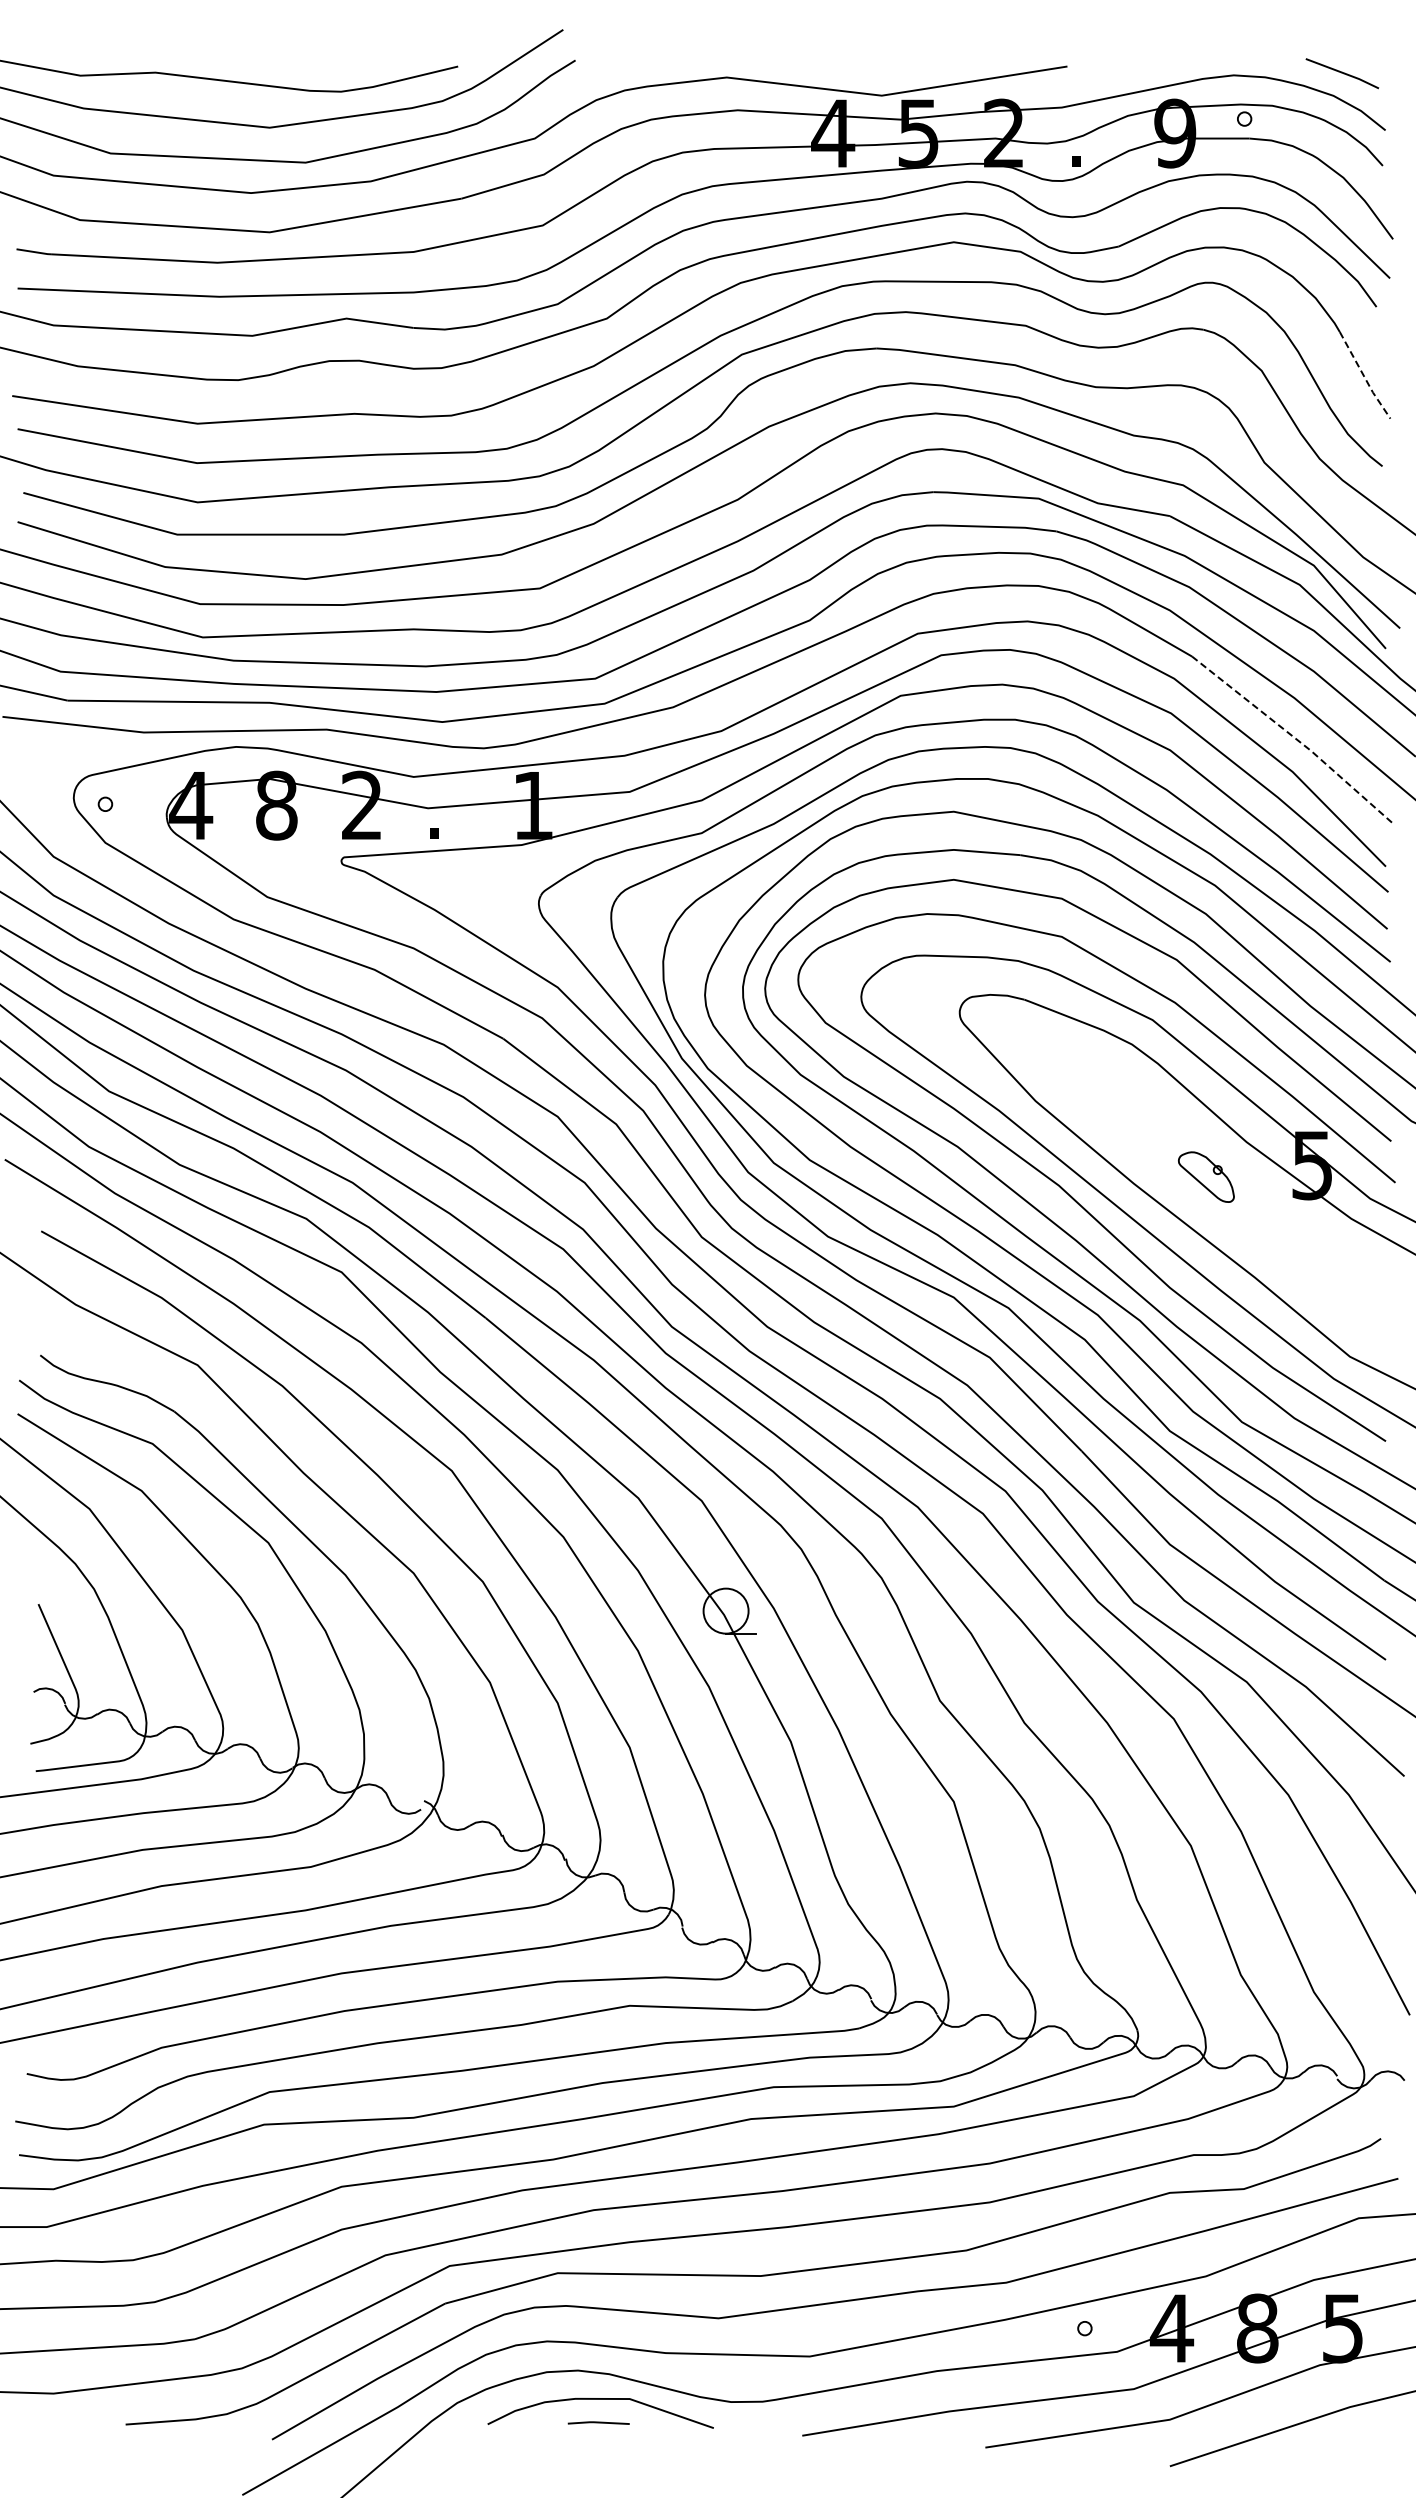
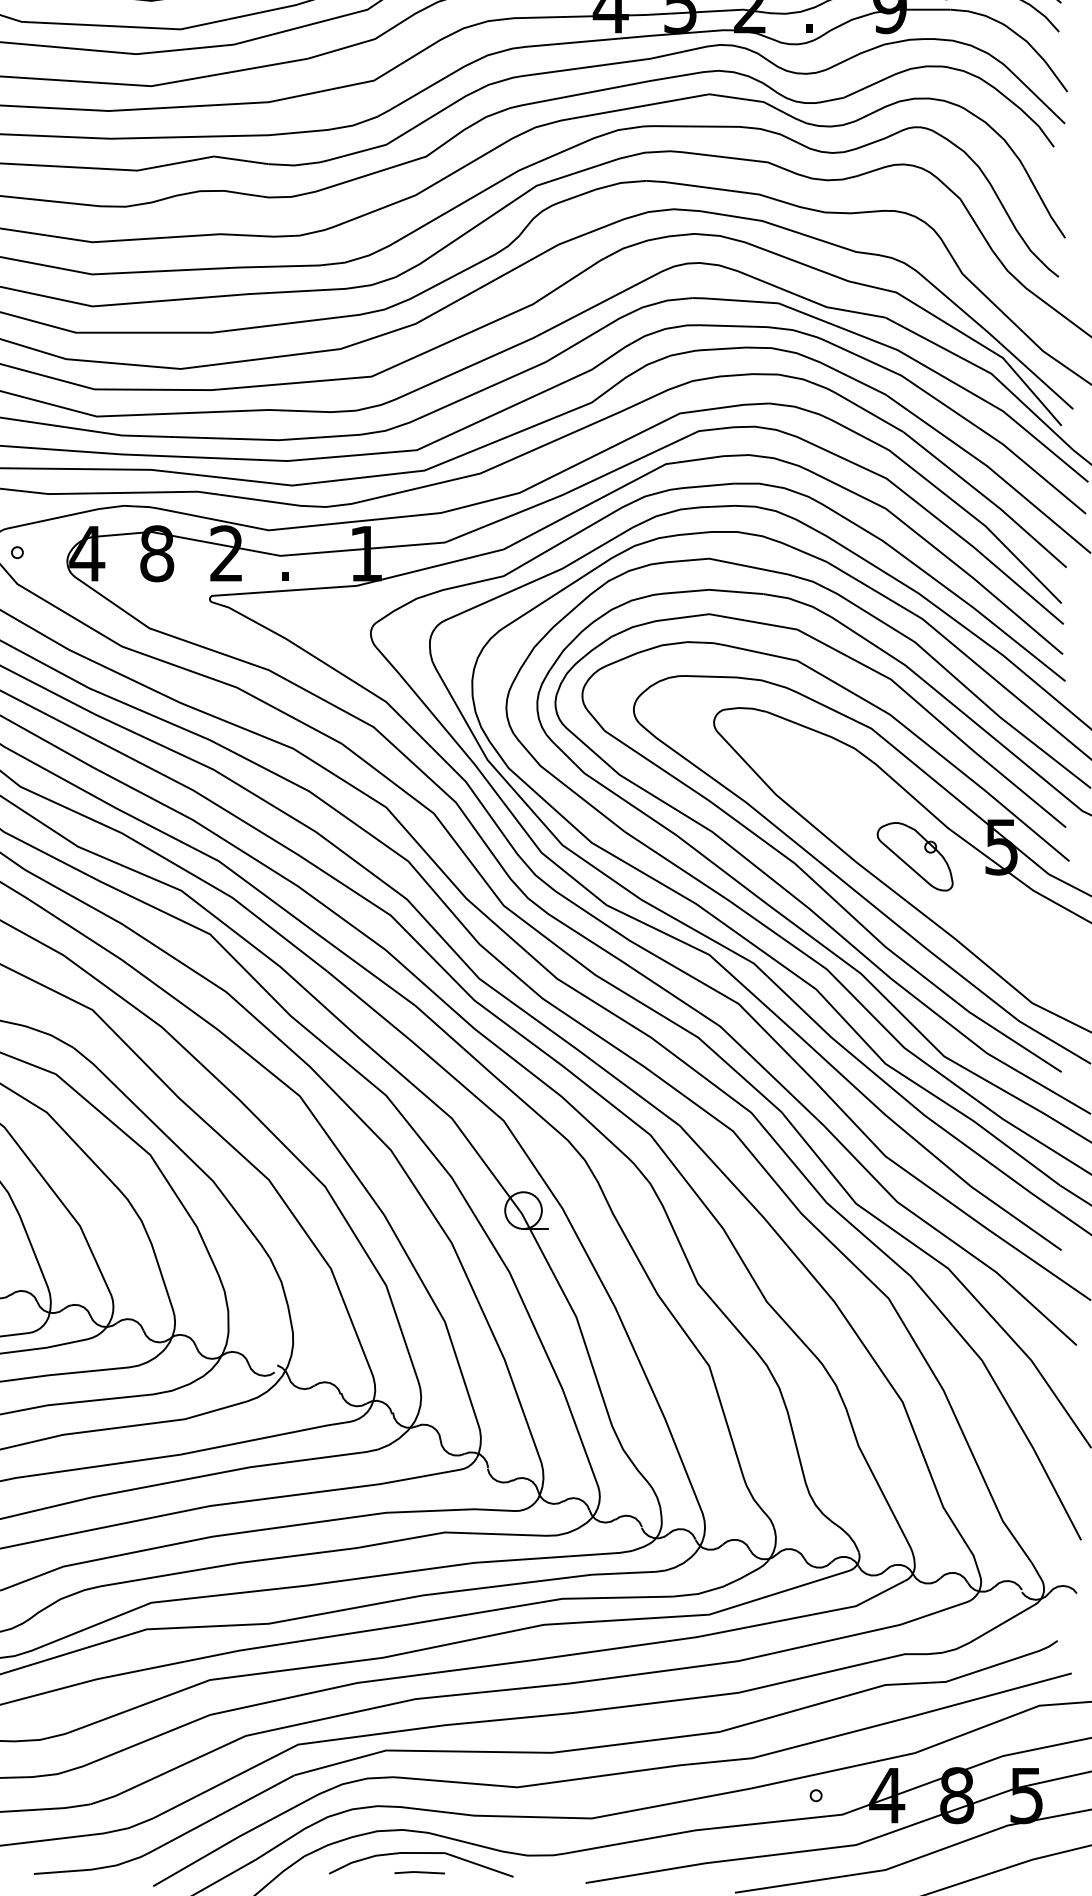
line: (1364, 376) -> (1044, 203), dashed -> solid
line: (1294, 737) -> (987, 498), dashed -> solid
part: (1206, 1176) -> (915, 856), size x1.67

